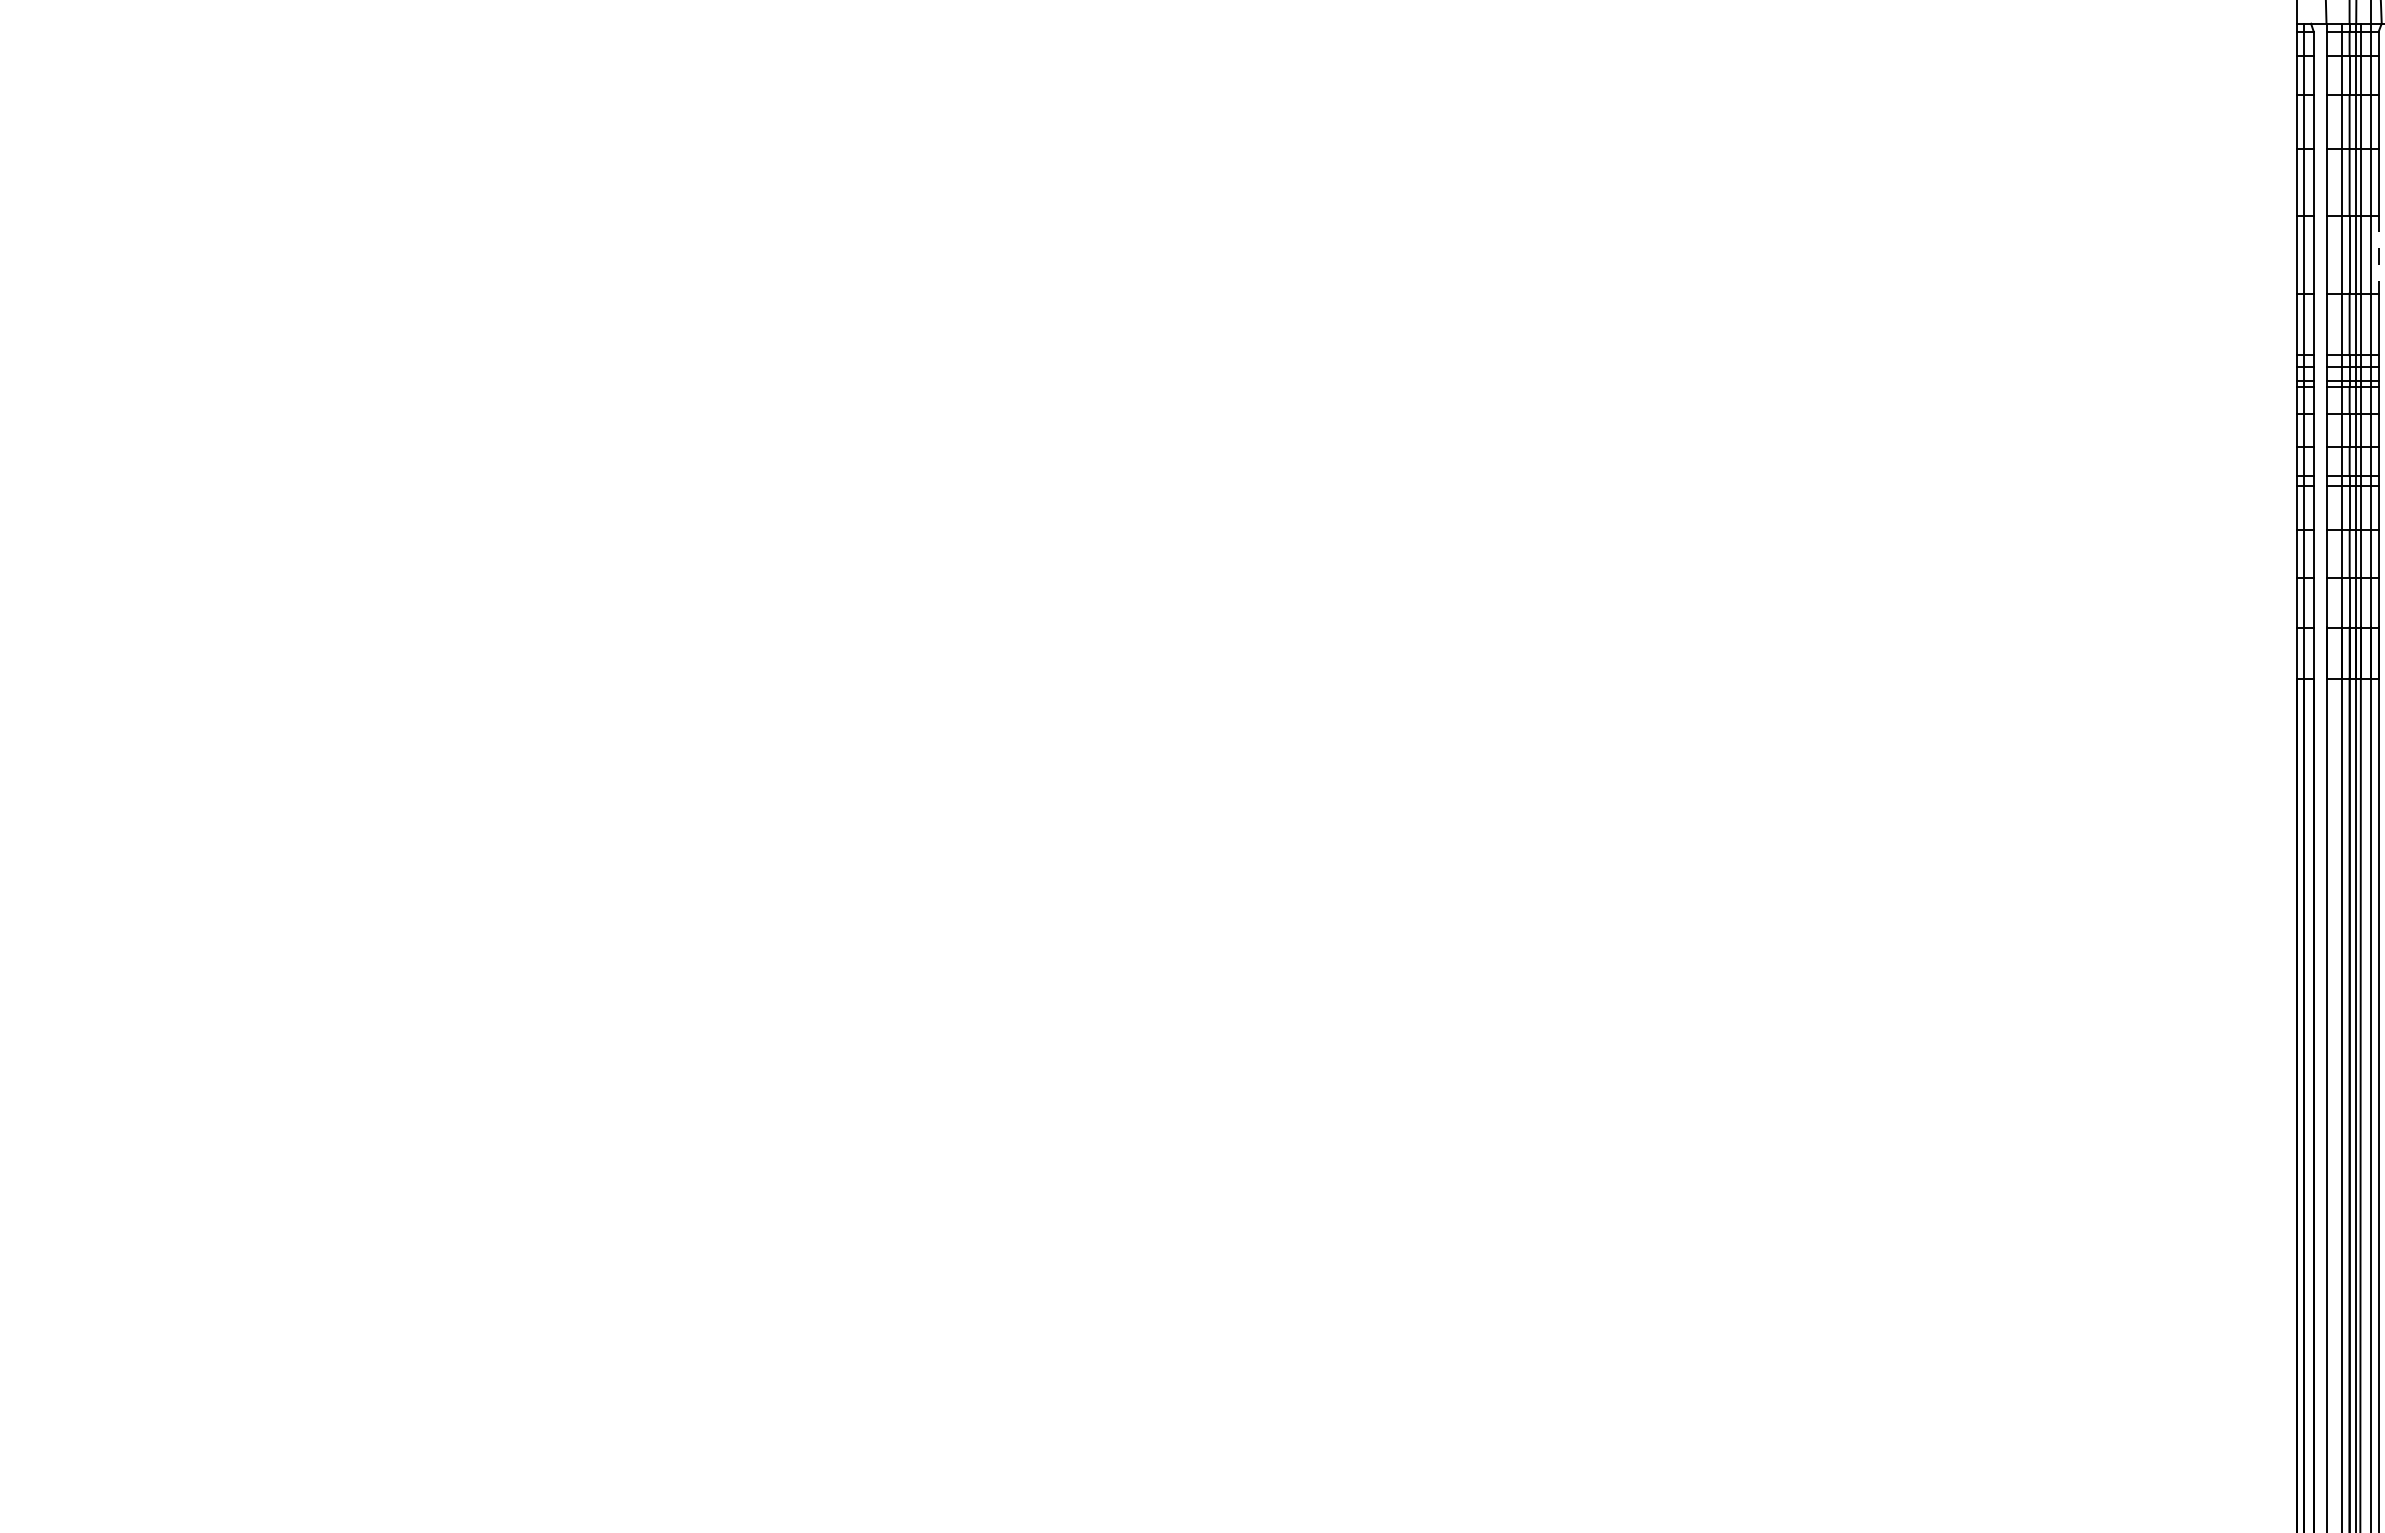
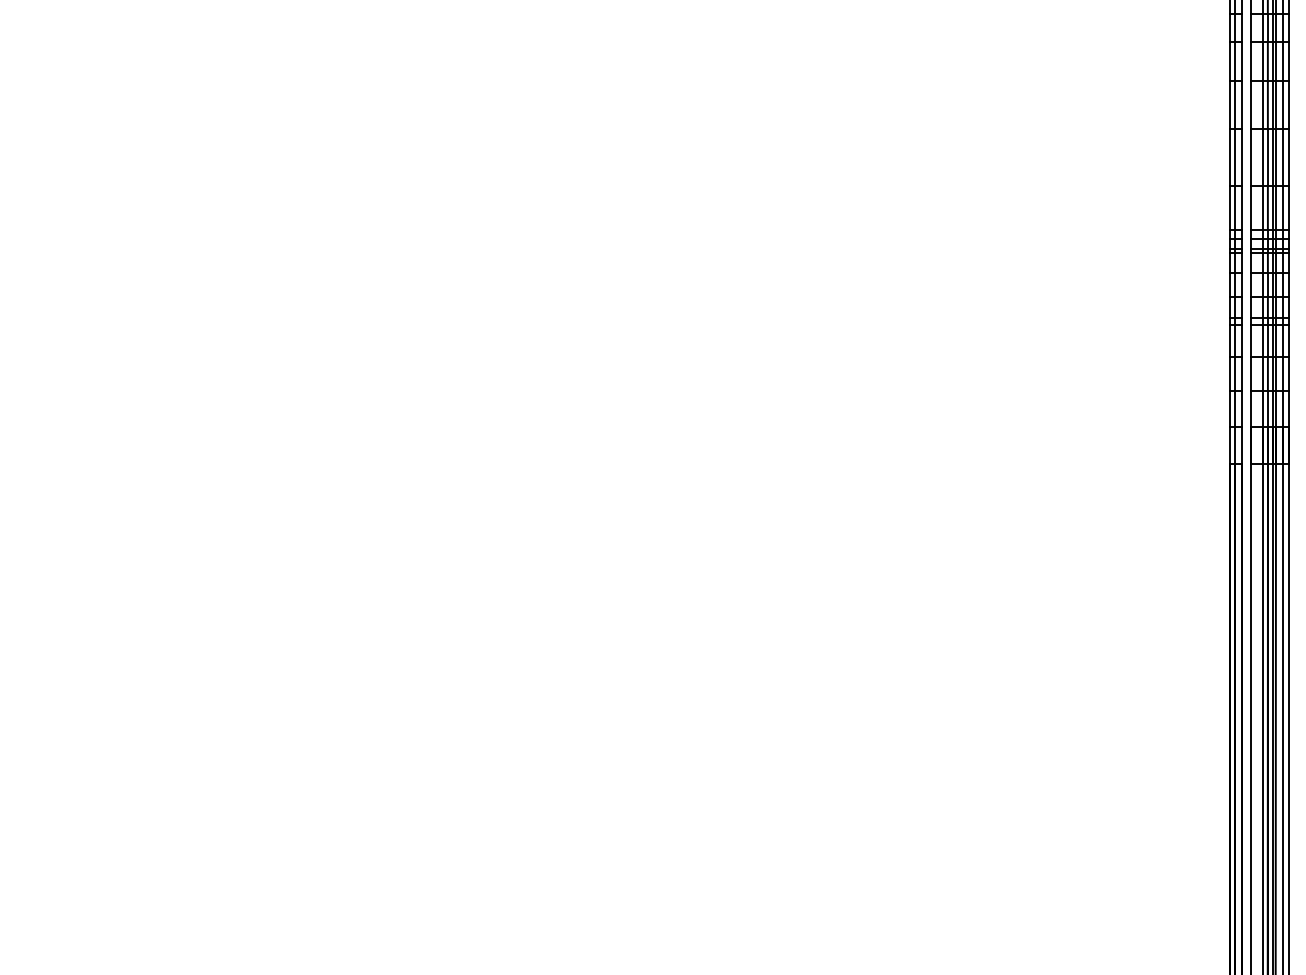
line: (2378, 254) -> (1288, 157), dashed -> solid

